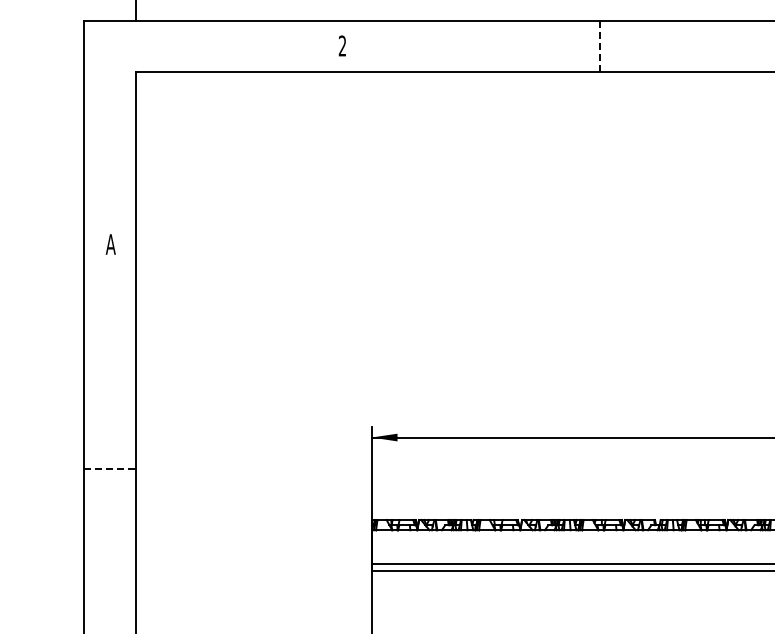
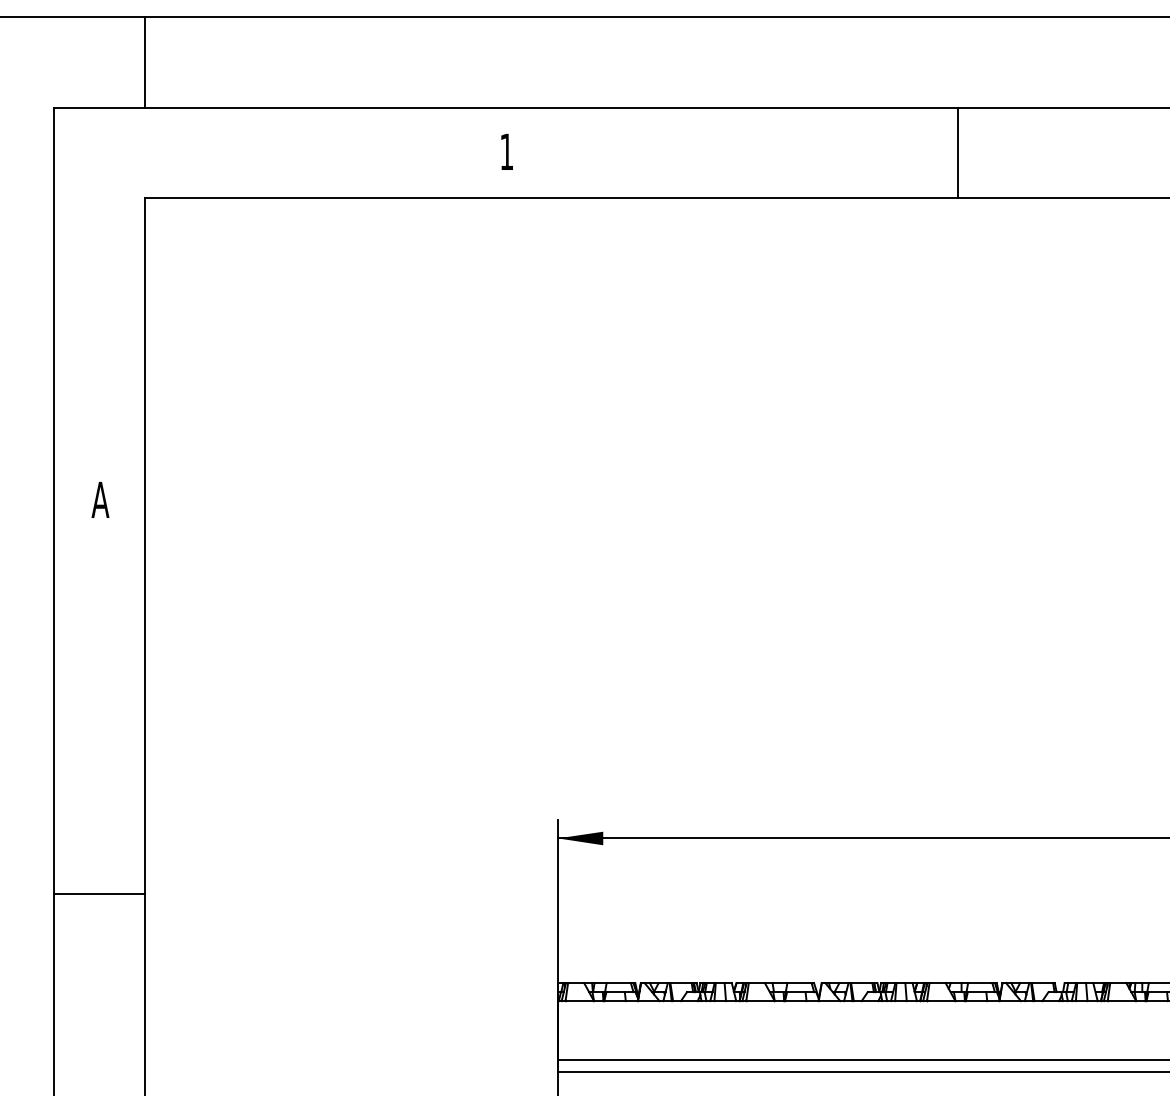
text: (342, 45) -> (506, 150), 2 -> 1
line: (599, 46) -> (957, 152), dashed -> solid
line: (110, 469) -> (99, 894), dashed -> solid

